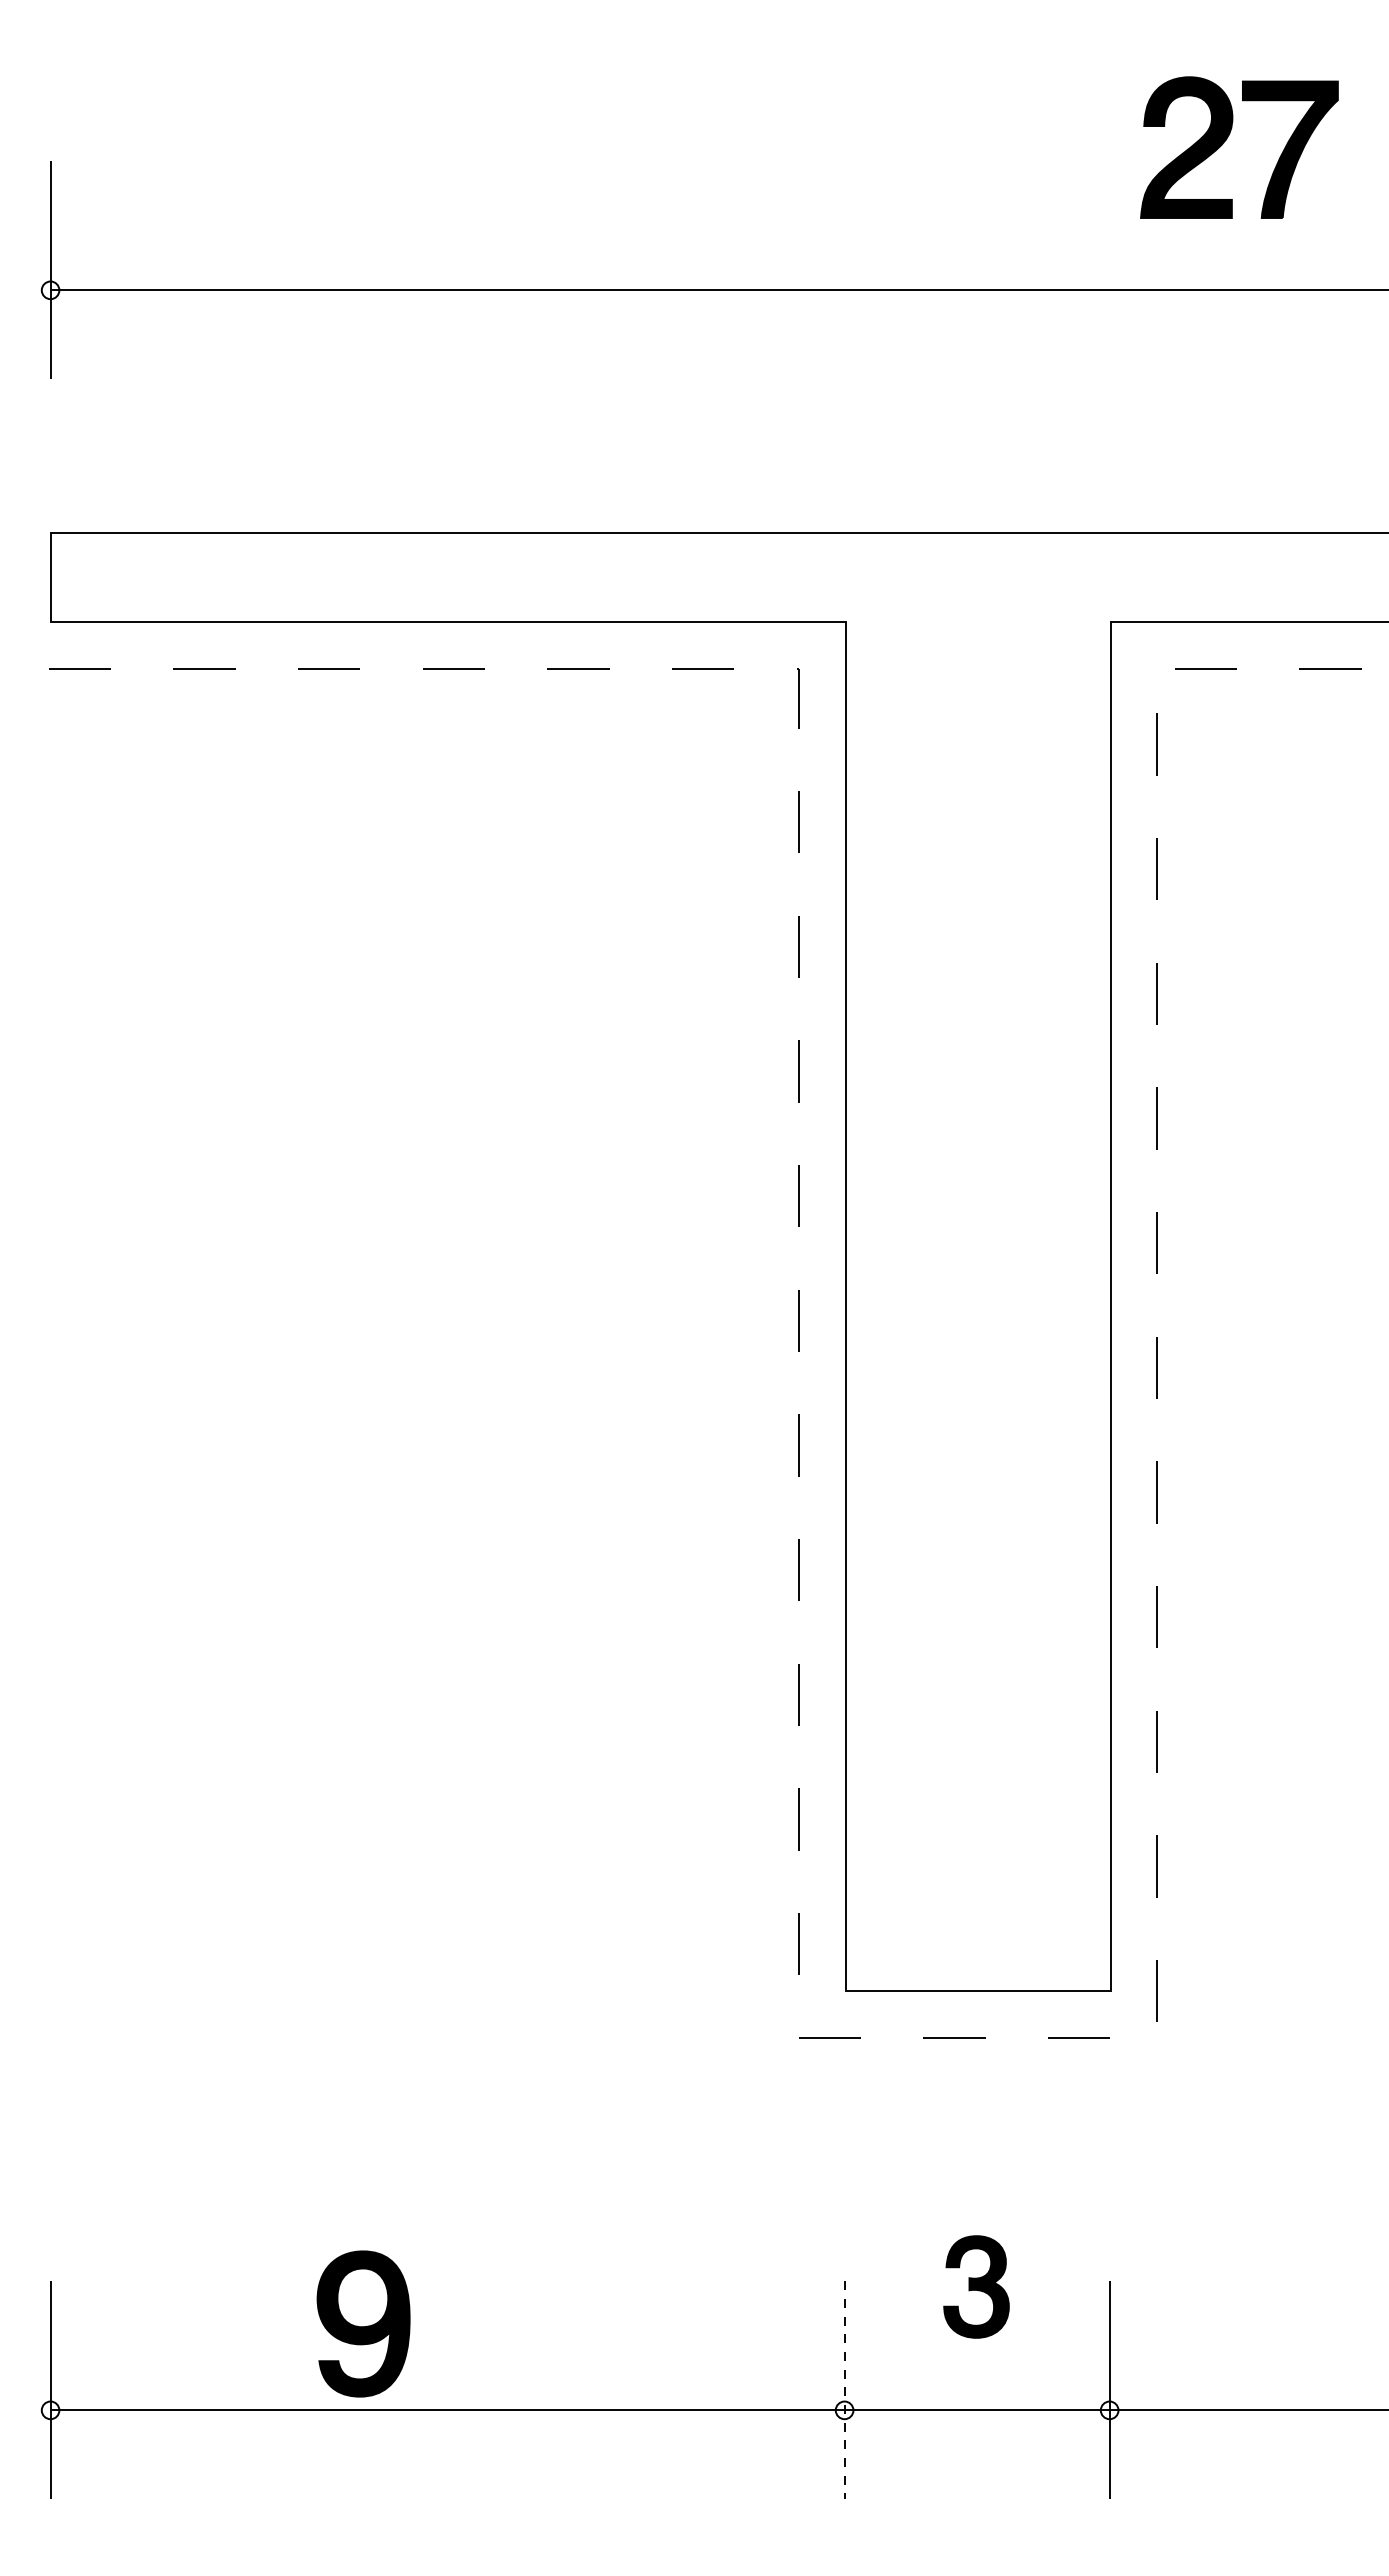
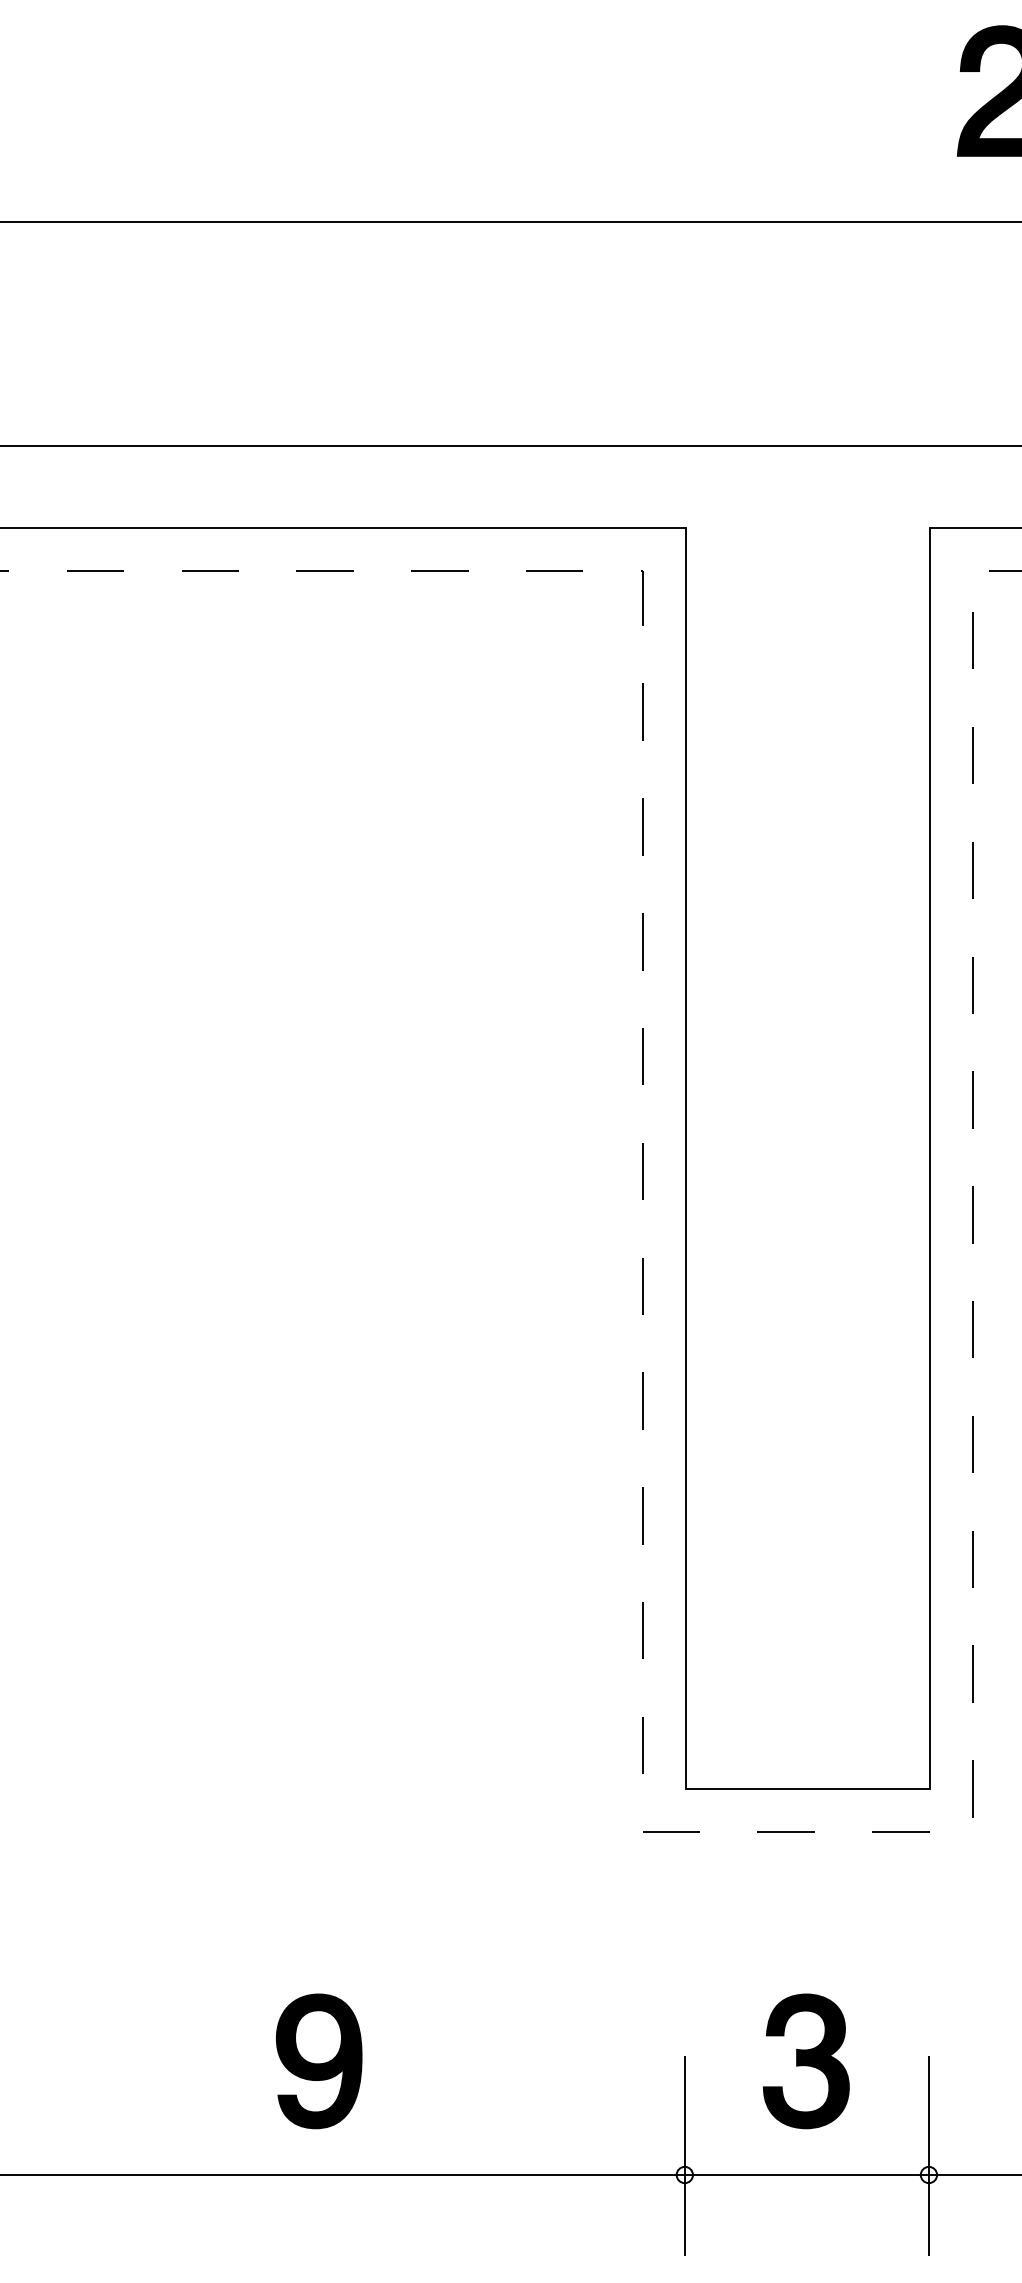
part: (976, 2286) -> (806, 2060), size x1.43
part: (363, 2323) -> (319, 2060), moved
line: (844, 2390) -> (684, 2156), dashed -> solid

